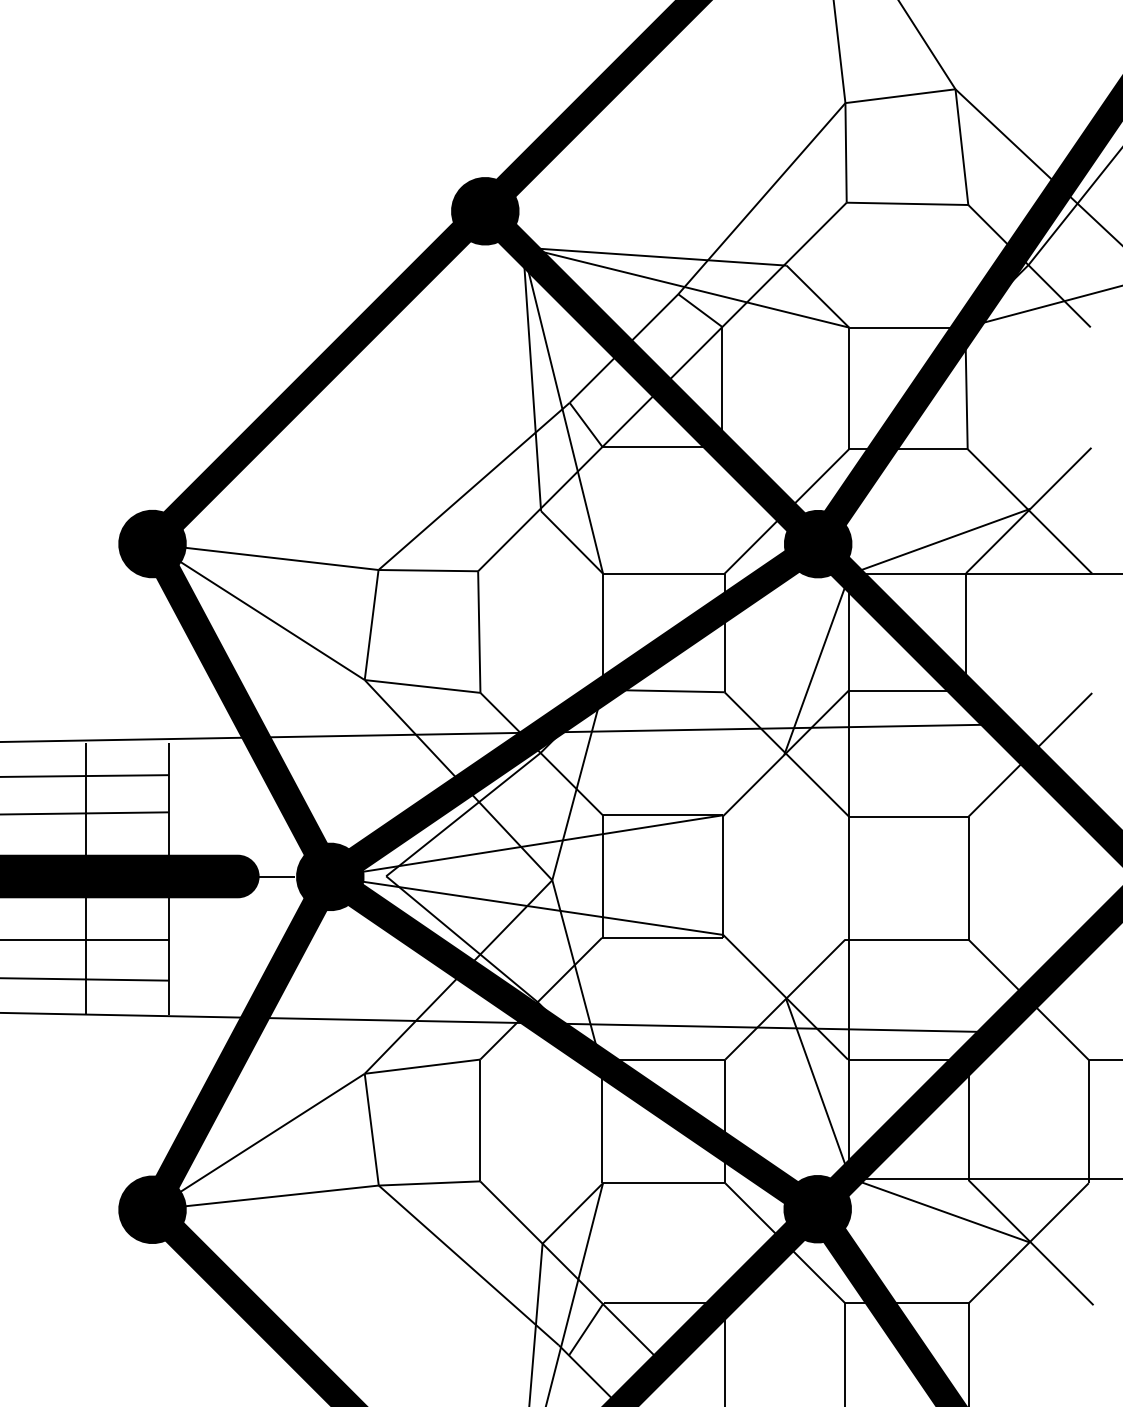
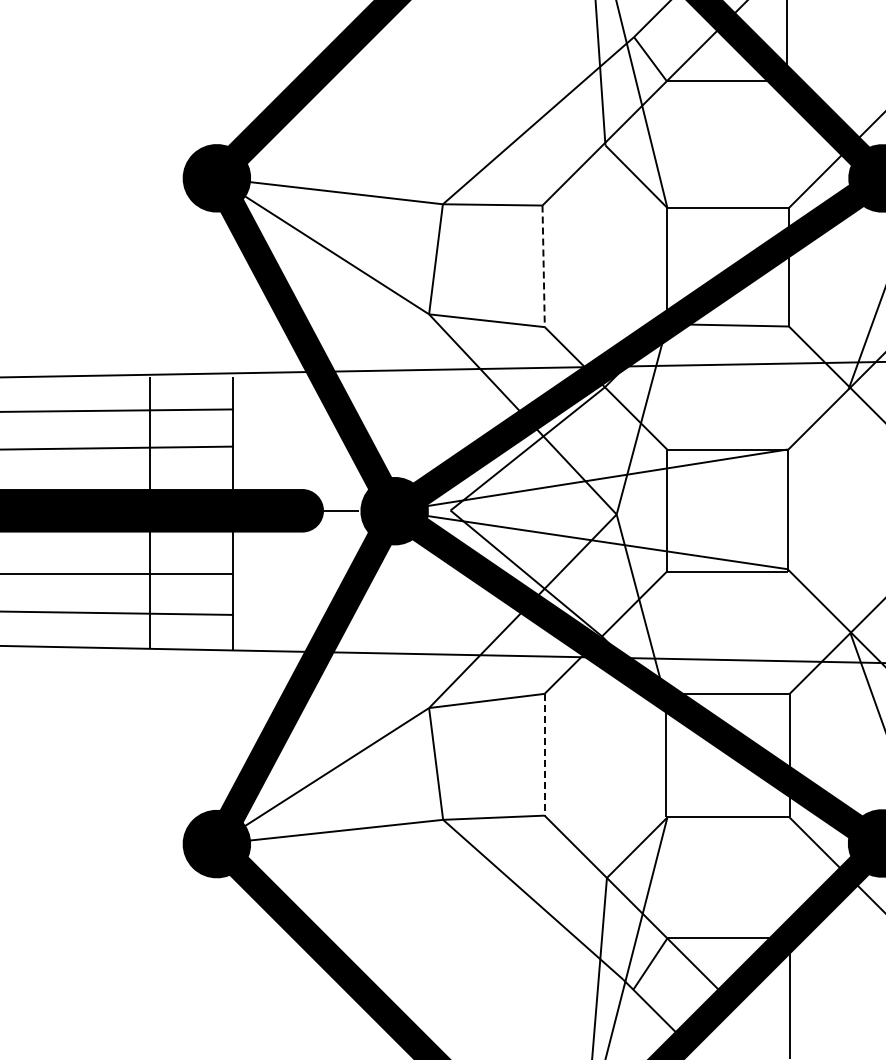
line: (479, 632) -> (543, 266), solid -> dashed
line: (480, 1120) -> (544, 754), solid -> dashed

